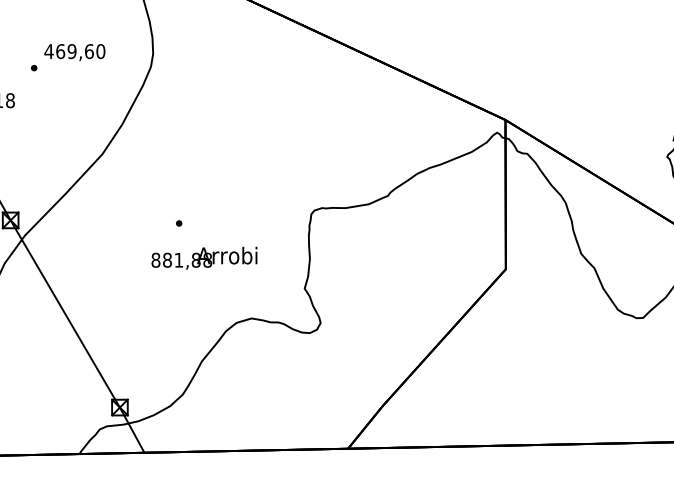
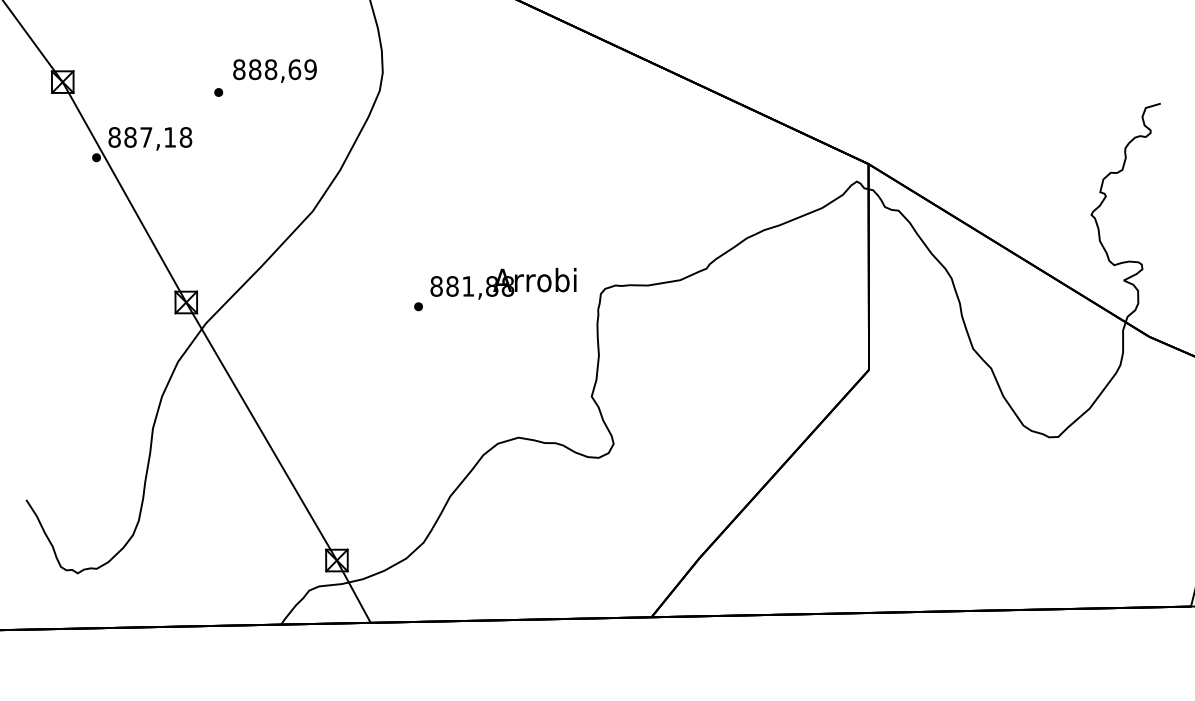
text: (74, 51) -> (274, 69), 469,60 -> 888,69
text: (204, 258) -> (503, 283), moved

